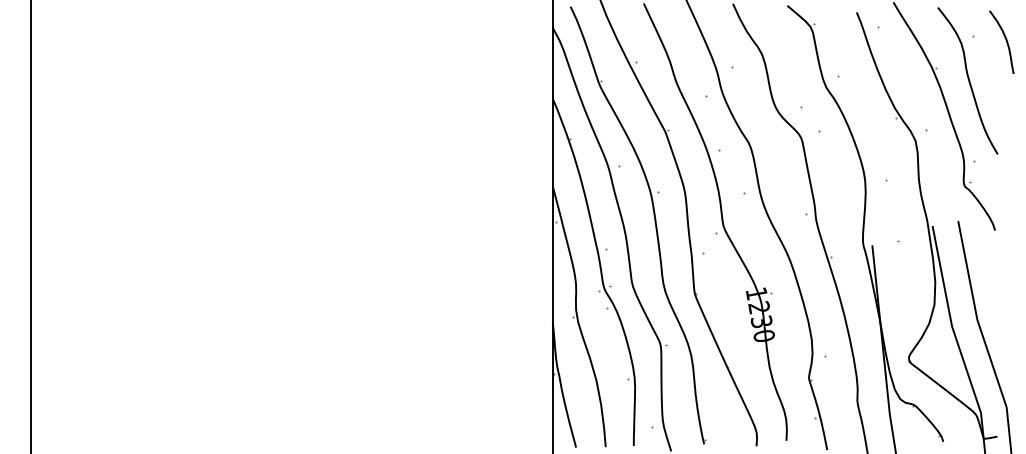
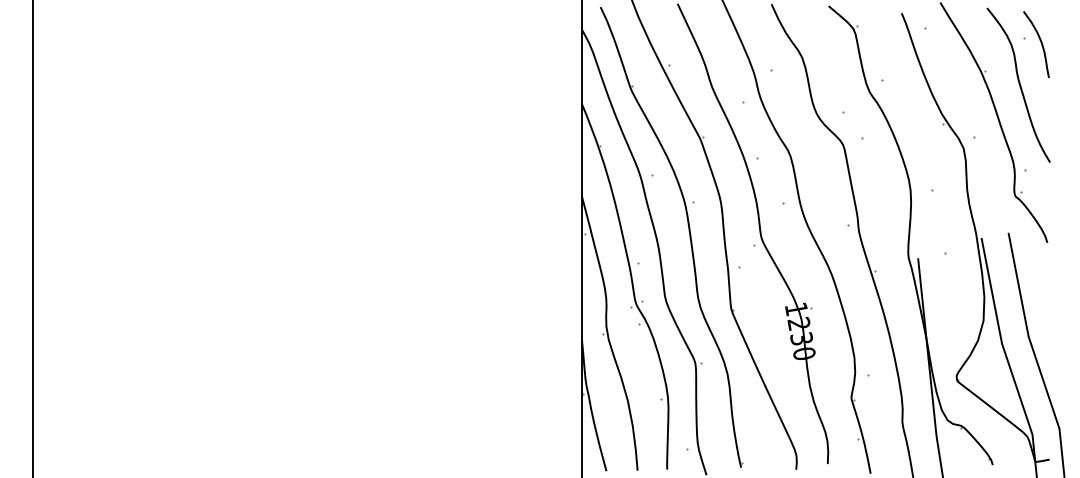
curve: (1005, 40) -> (1040, 42), moved

